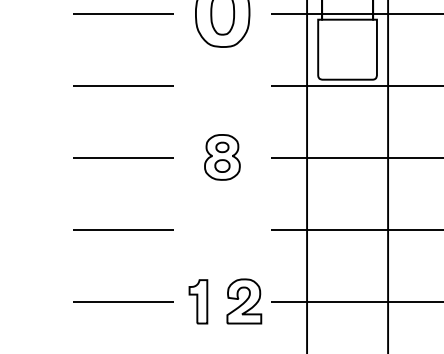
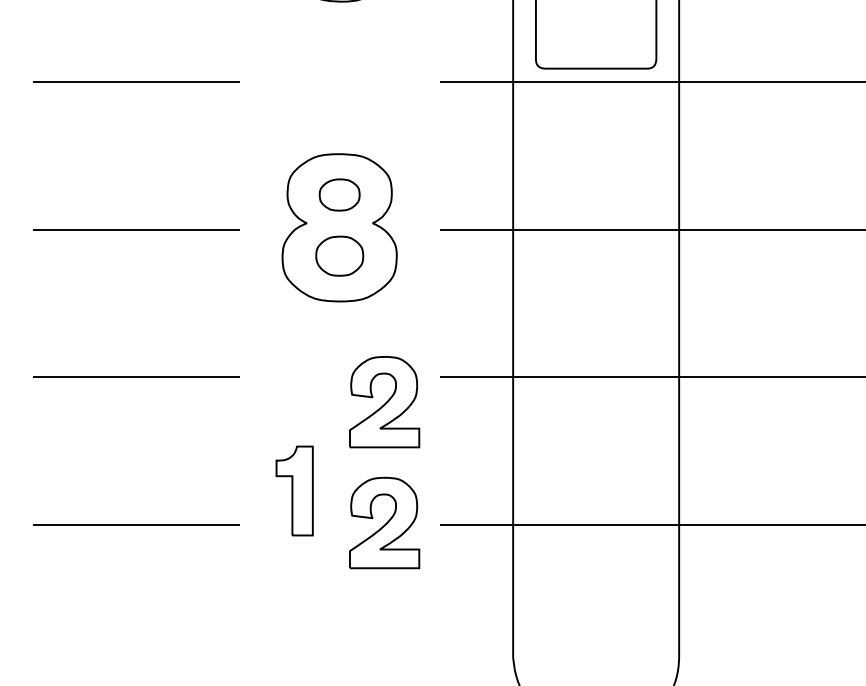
part: (222, 157) -> (339, 228), size x1.6
part: (244, 242) -> (384, 402), added
part: (198, 301) -> (294, 490), moved

